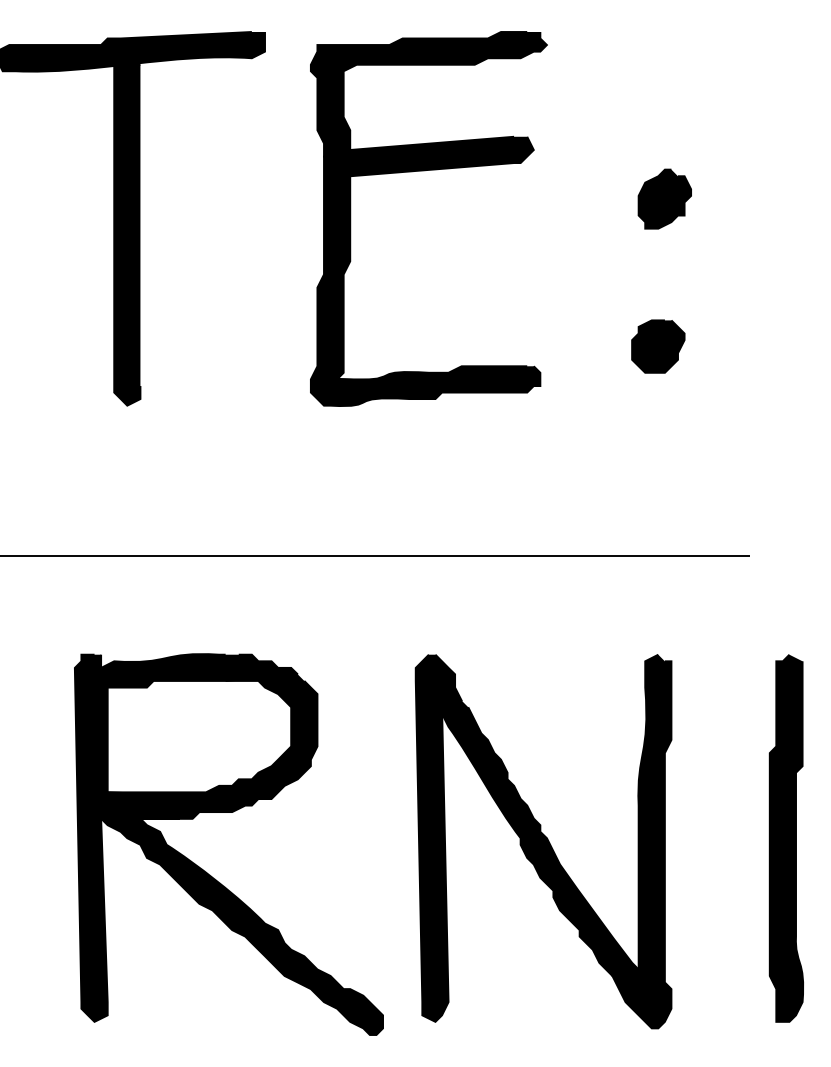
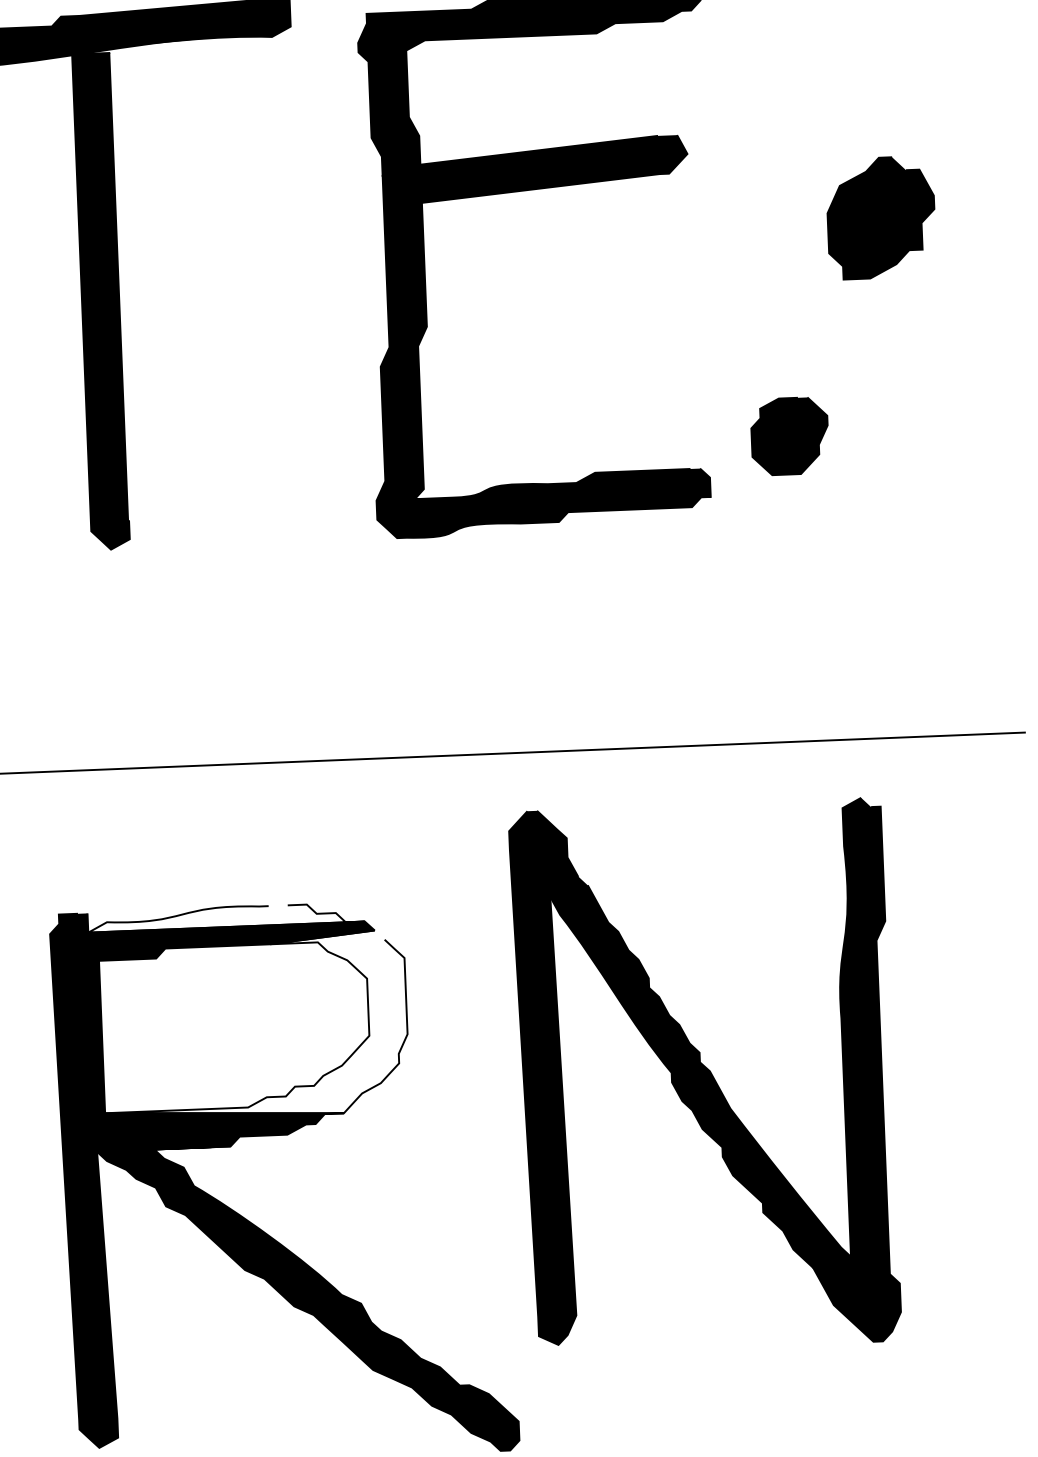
part: (664, 198) -> (880, 216), size x1.4
part: (658, 346) -> (790, 436), moved
fill: (196, 660) -> (226, 916), removed
fill: (212, 736) -> (254, 1025), removed
part: (543, 841) -> (705, 1076), moved

